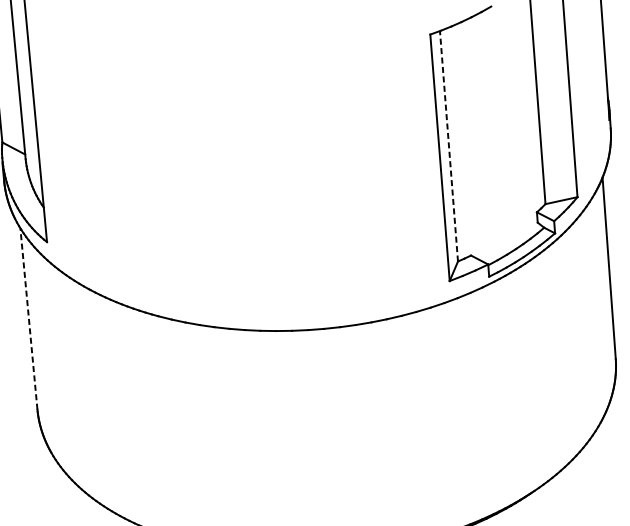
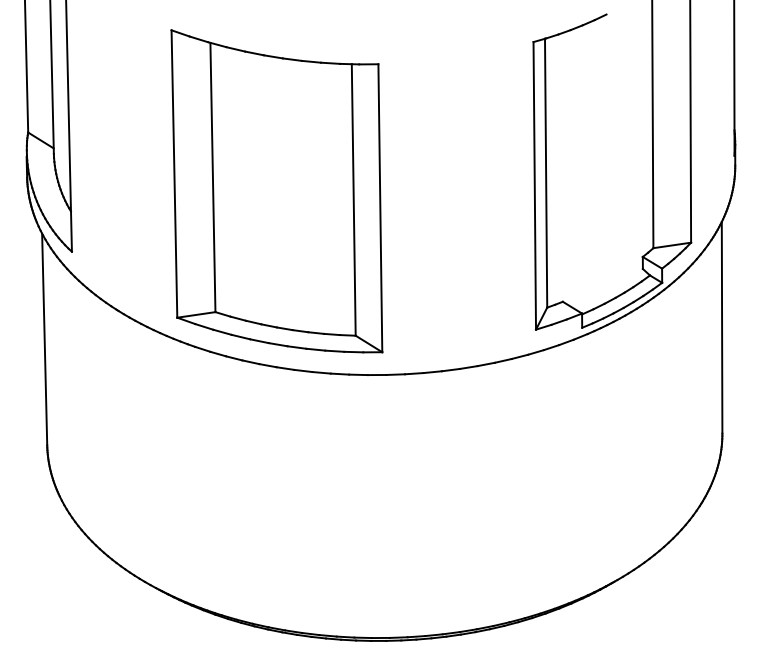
line: (449, 146) -> (546, 173), dashed -> solid
part: (218, 178) -> (276, 191), added
line: (28, 318) -> (44, 339), dashed -> solid

